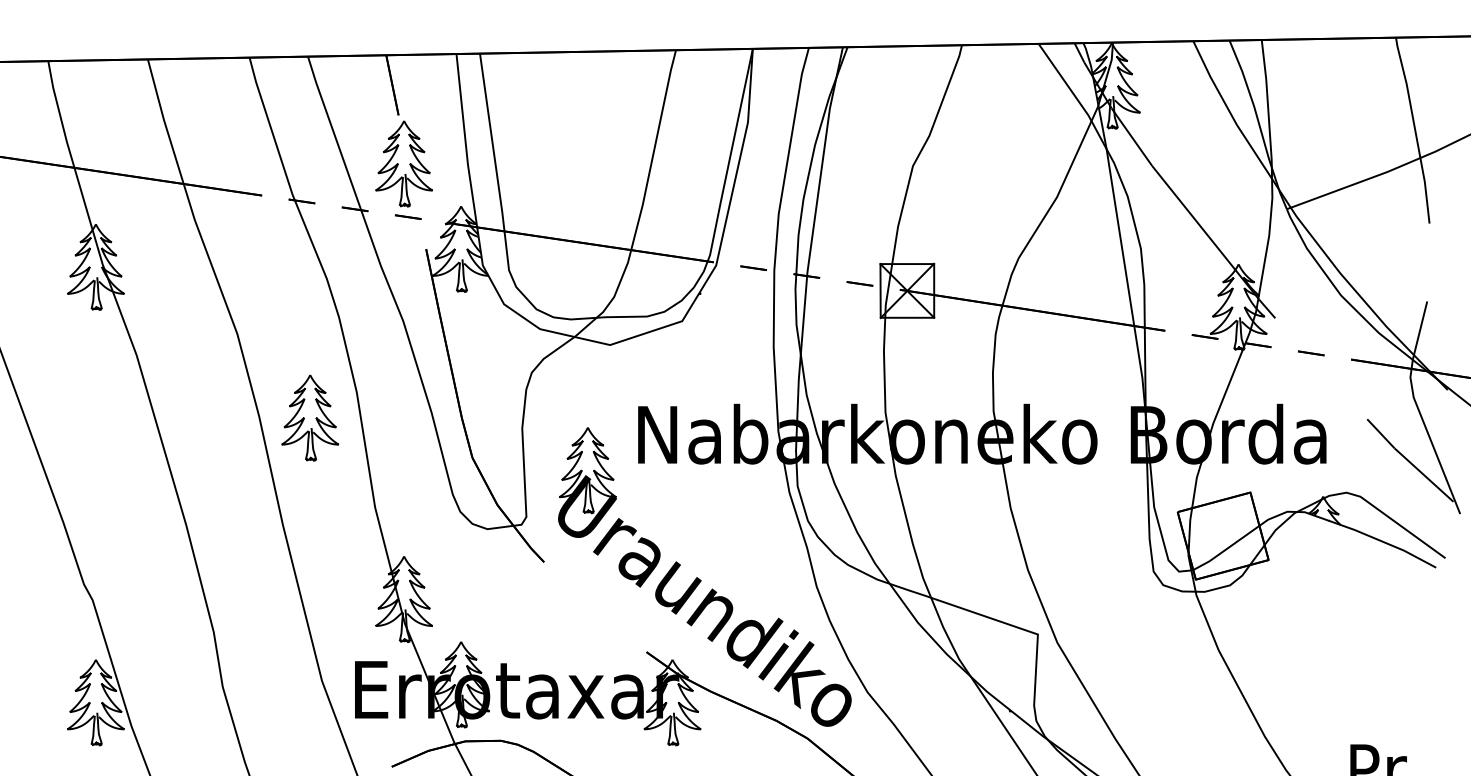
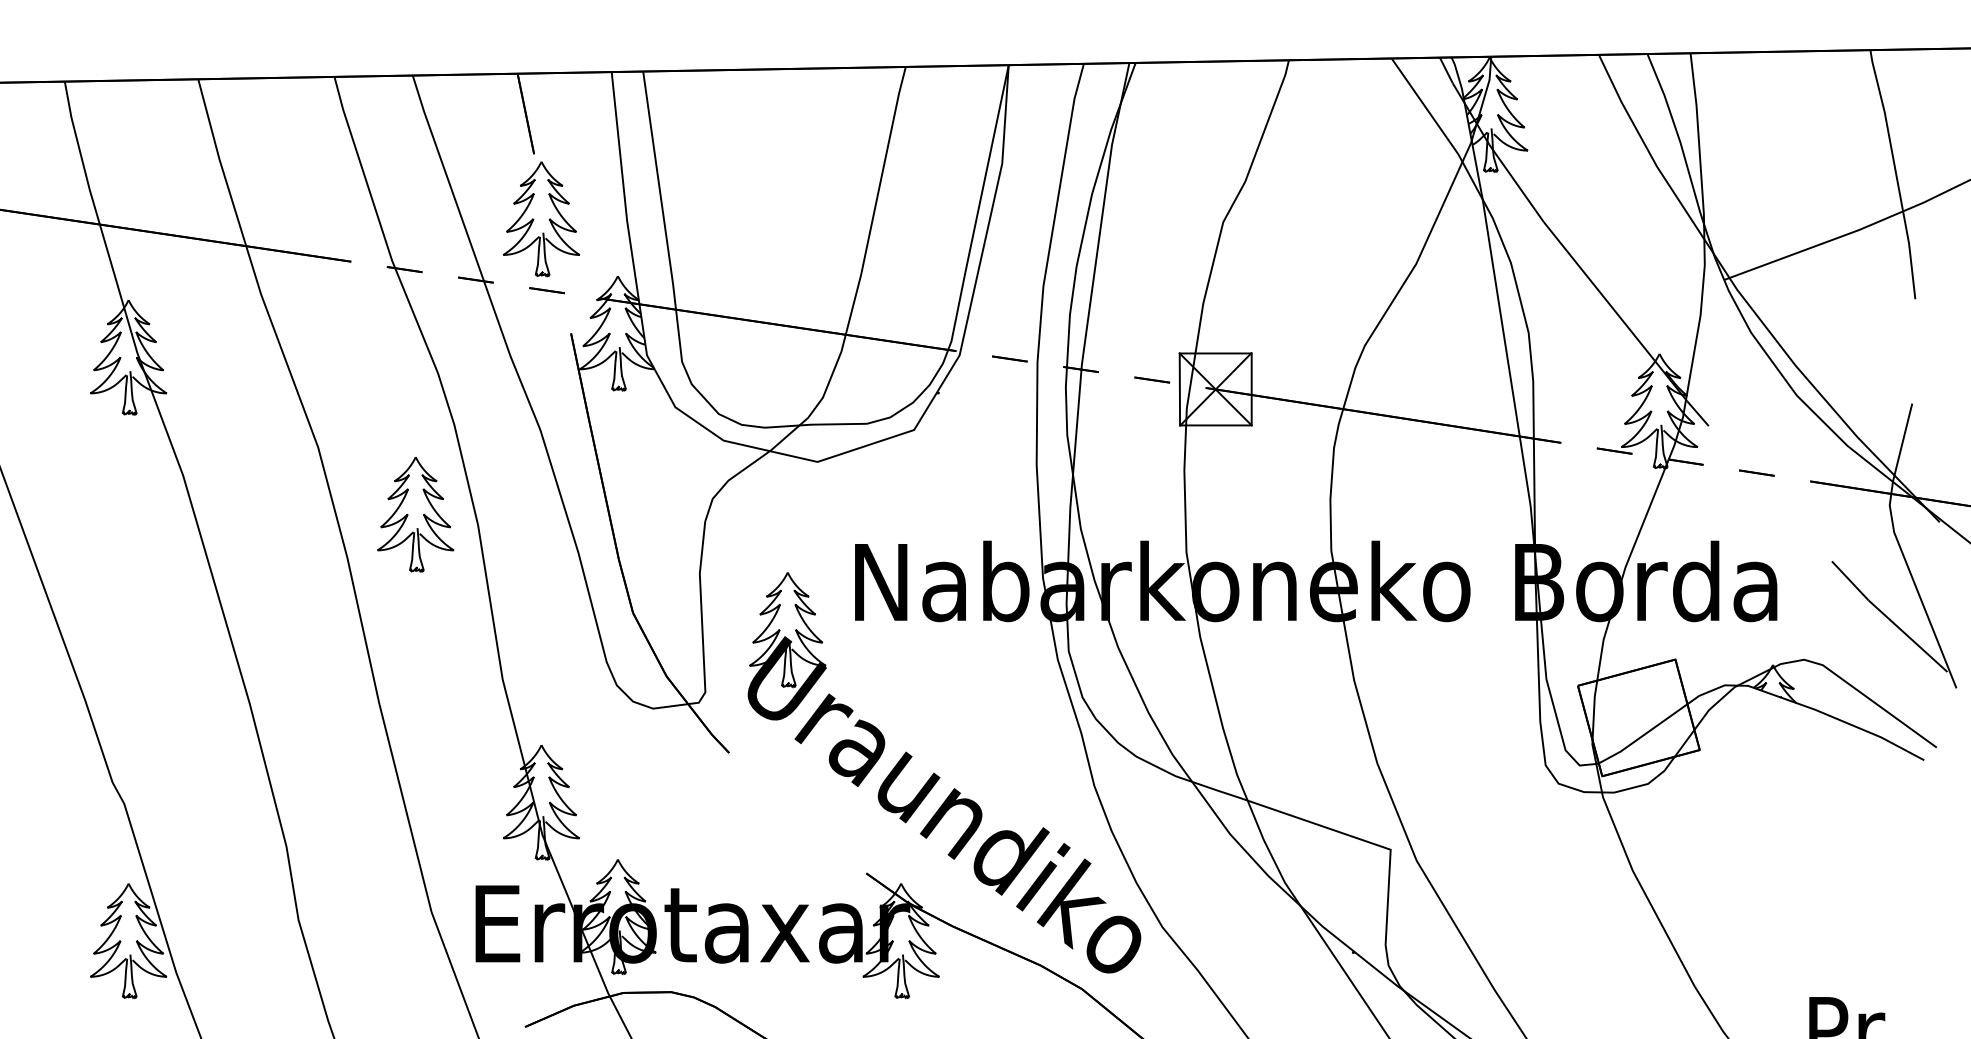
part: (310, 417) -> (415, 514), moved

